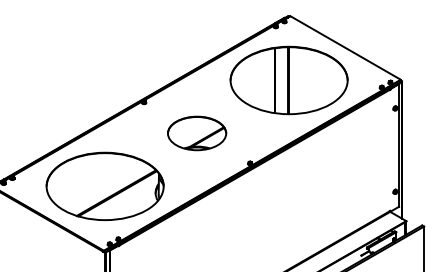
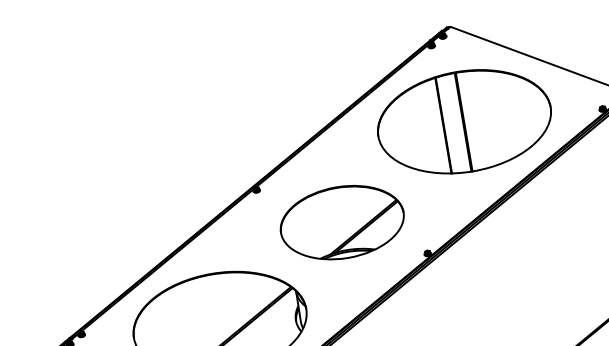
part: (196, 133) -> (341, 222), size x1.43

